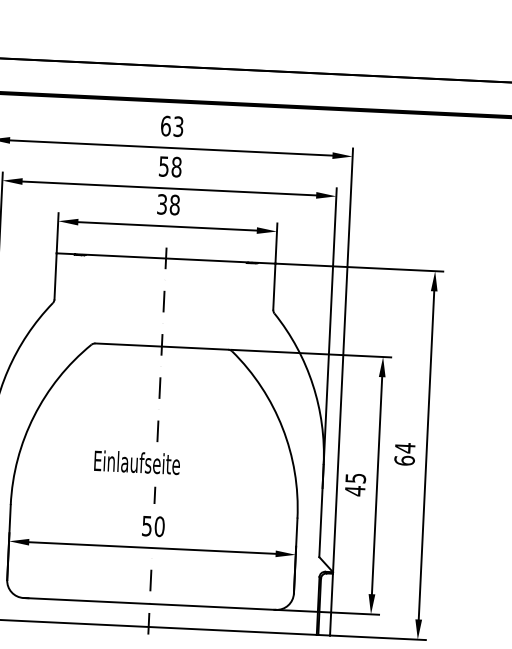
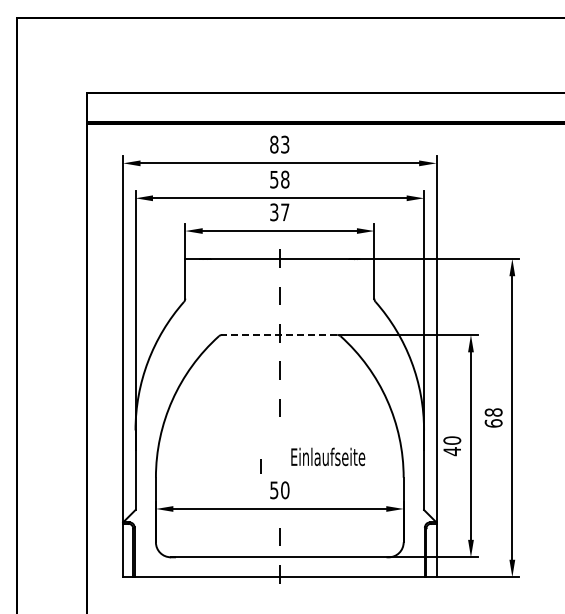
text: (166, 125) -> (274, 144), 63 -> 83
text: (175, 205) -> (285, 212), 38 -> 37
line: (161, 346) -> (279, 334), solid -> dashed
text: (404, 448) -> (493, 412), 64 -> 68
text: (137, 462) -> (328, 456), moved
text: (356, 478) -> (452, 440), 45 -> 40
line: (154, 495) -> (260, 466), moved

